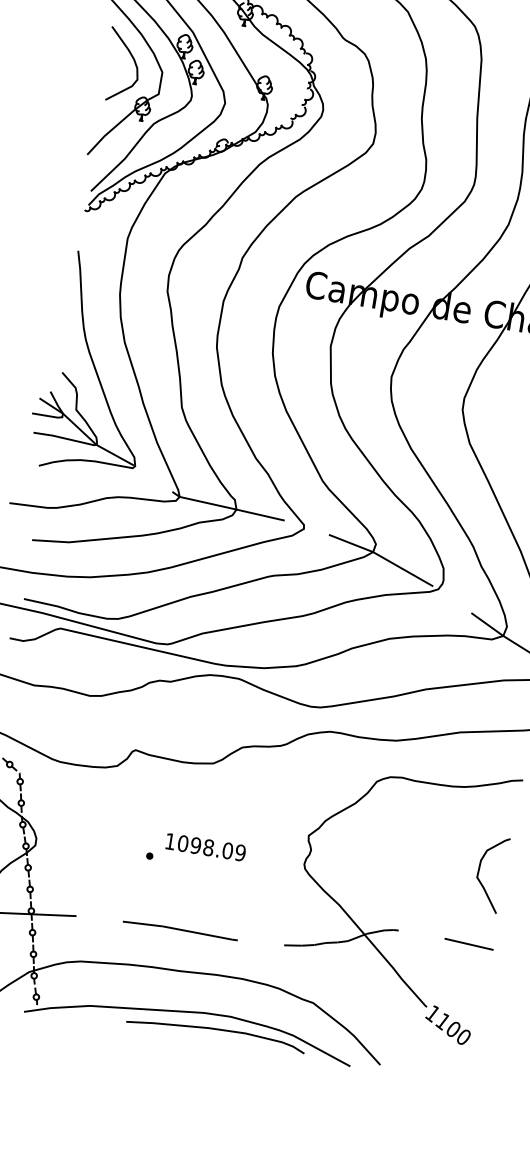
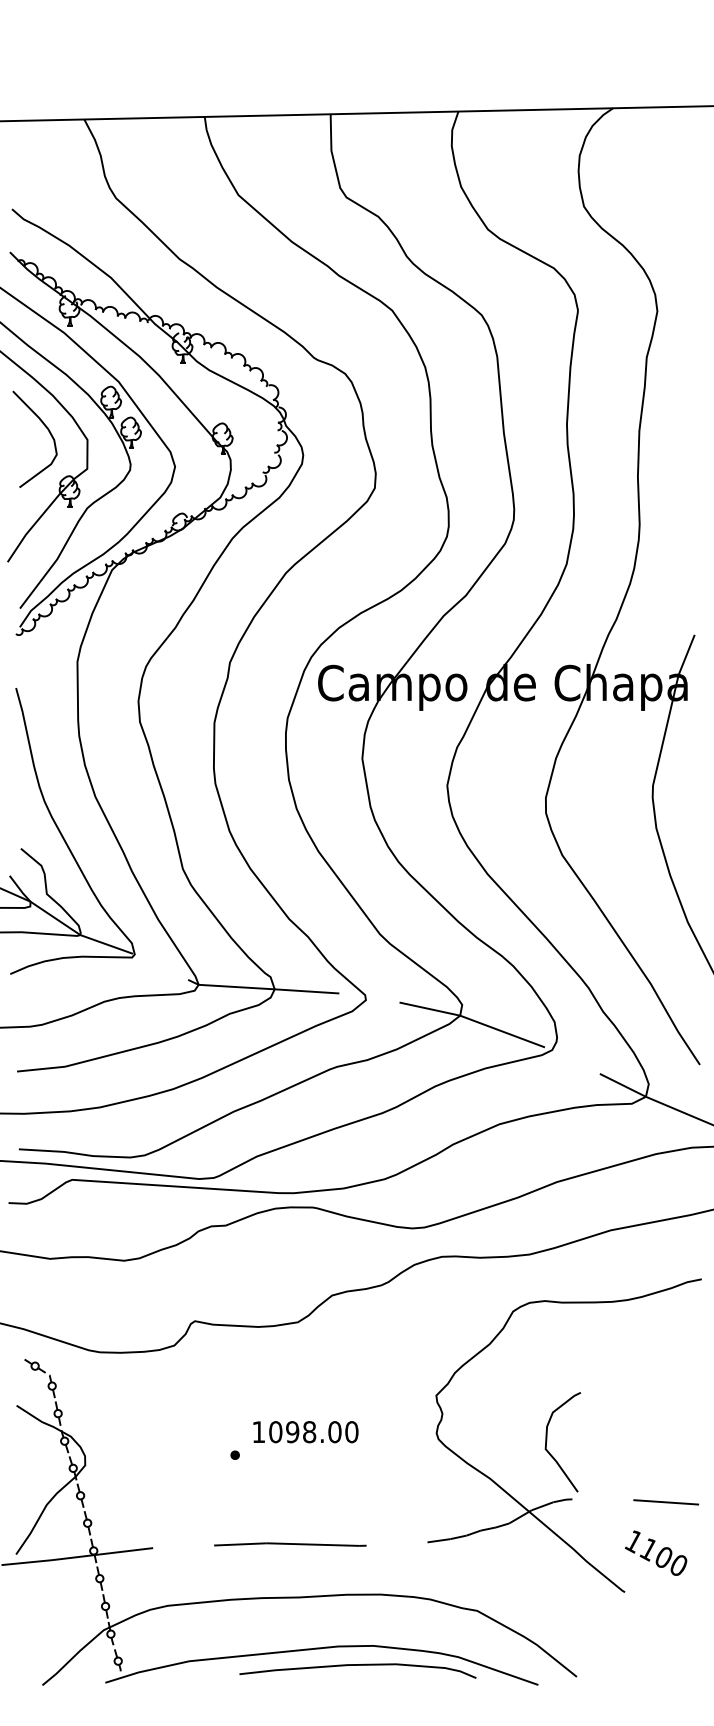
text: (240, 853) -> (351, 1432), 1098.09 -> 1098.00
curve: (479, 871) -> (547, 1441), moved
text: (447, 1024) -> (655, 1552), moved

